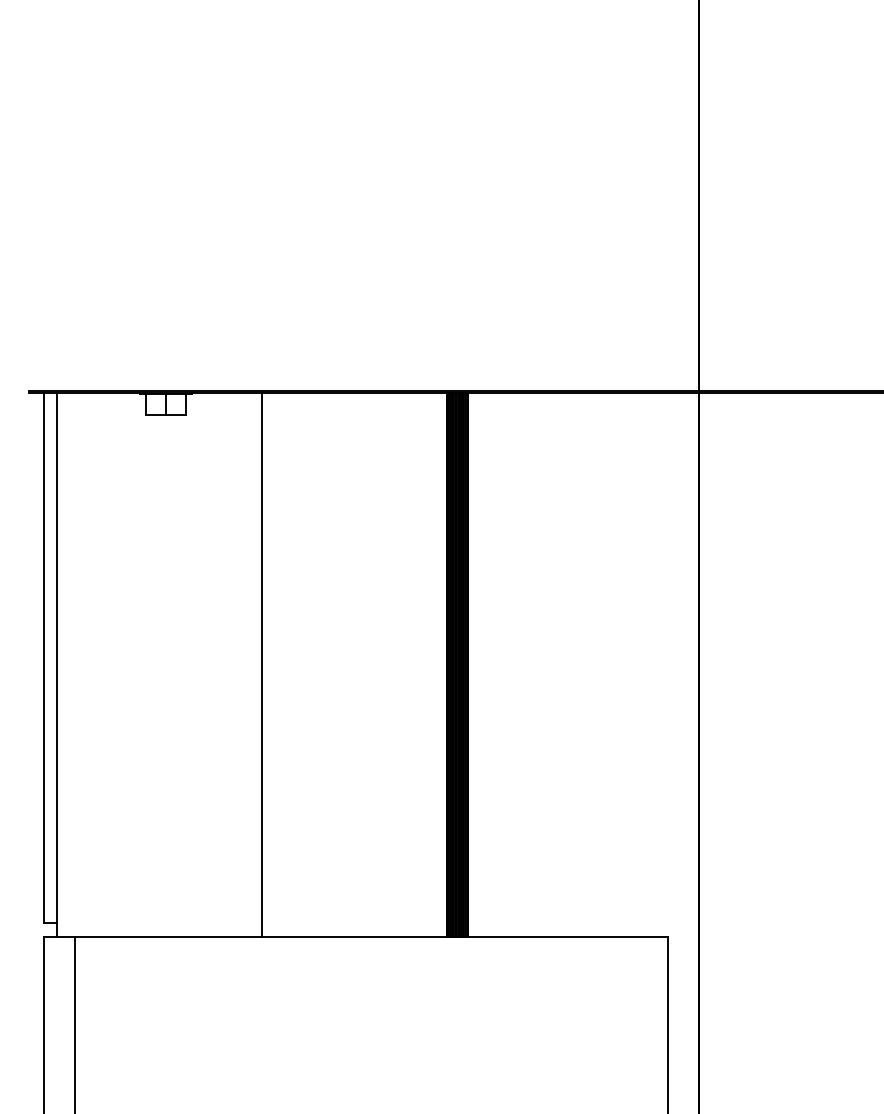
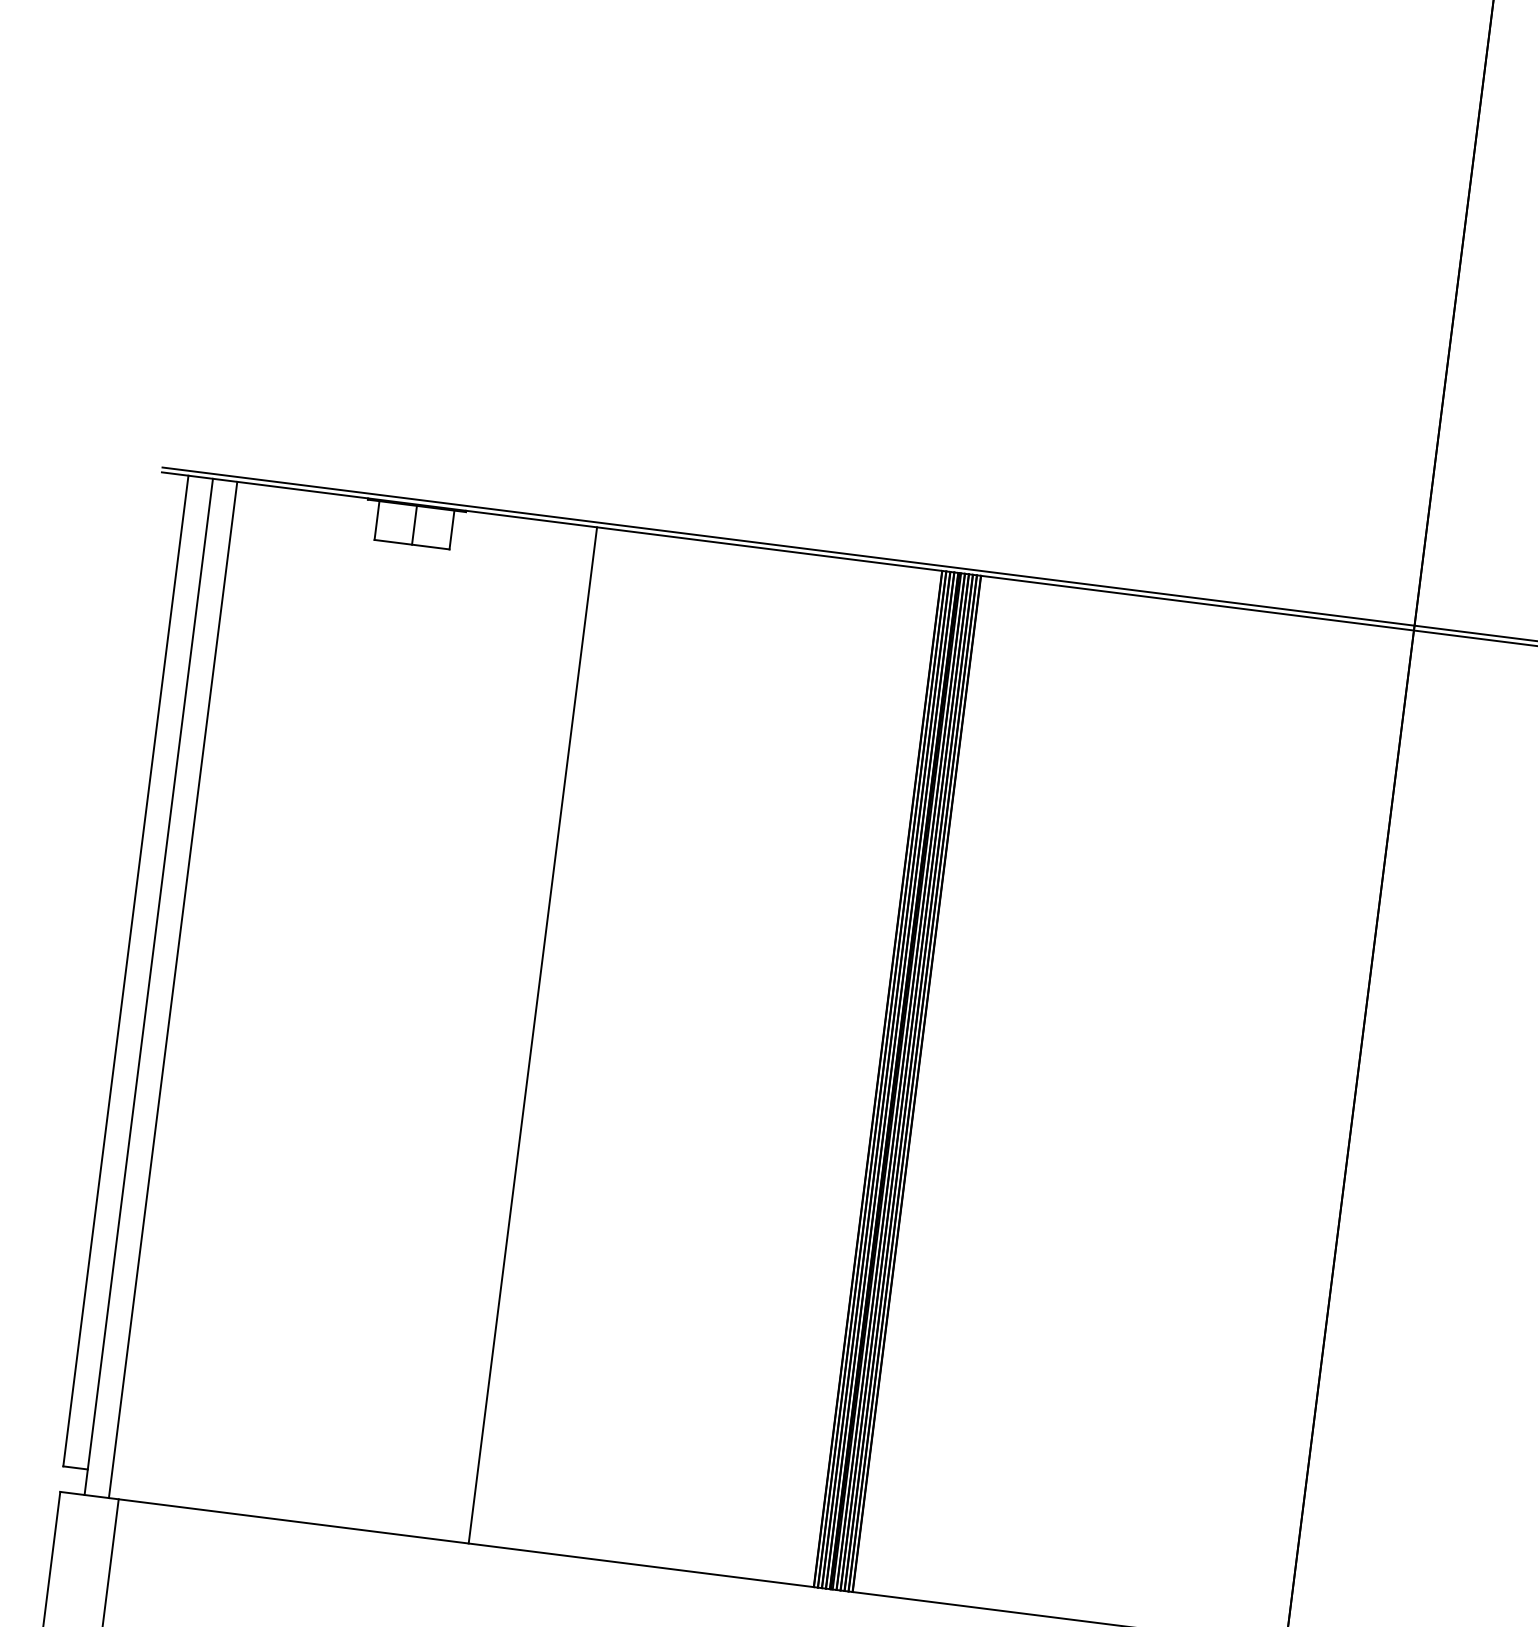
line: (69, 665) -> (172, 990), added

